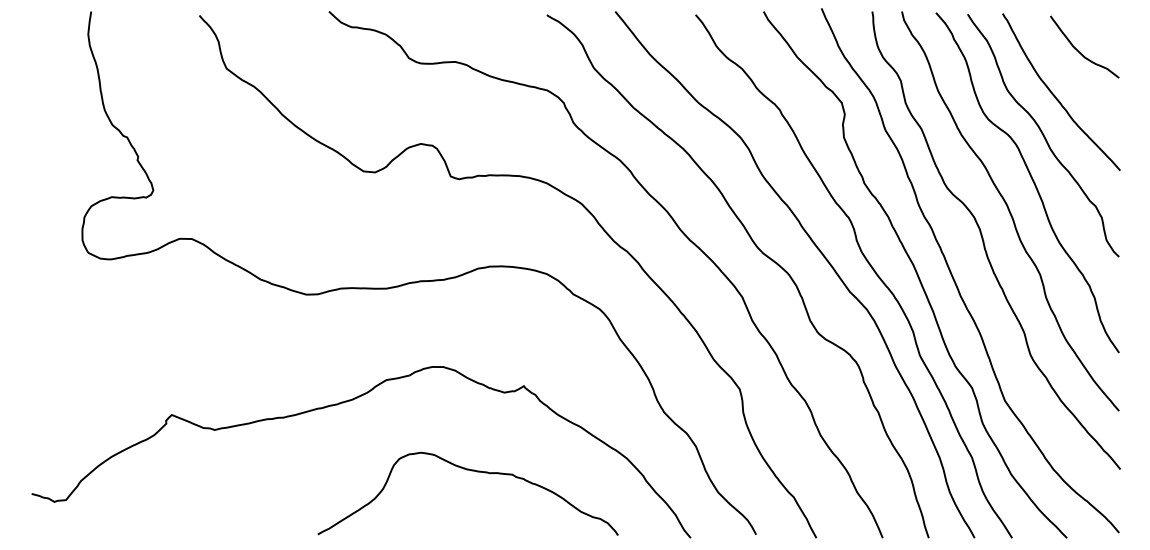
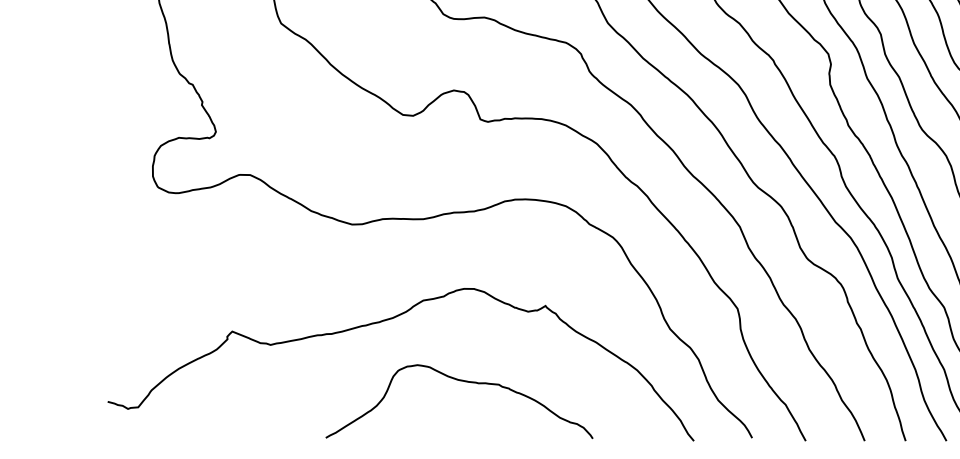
curve: (471, 471) -> (462, 381), moved

